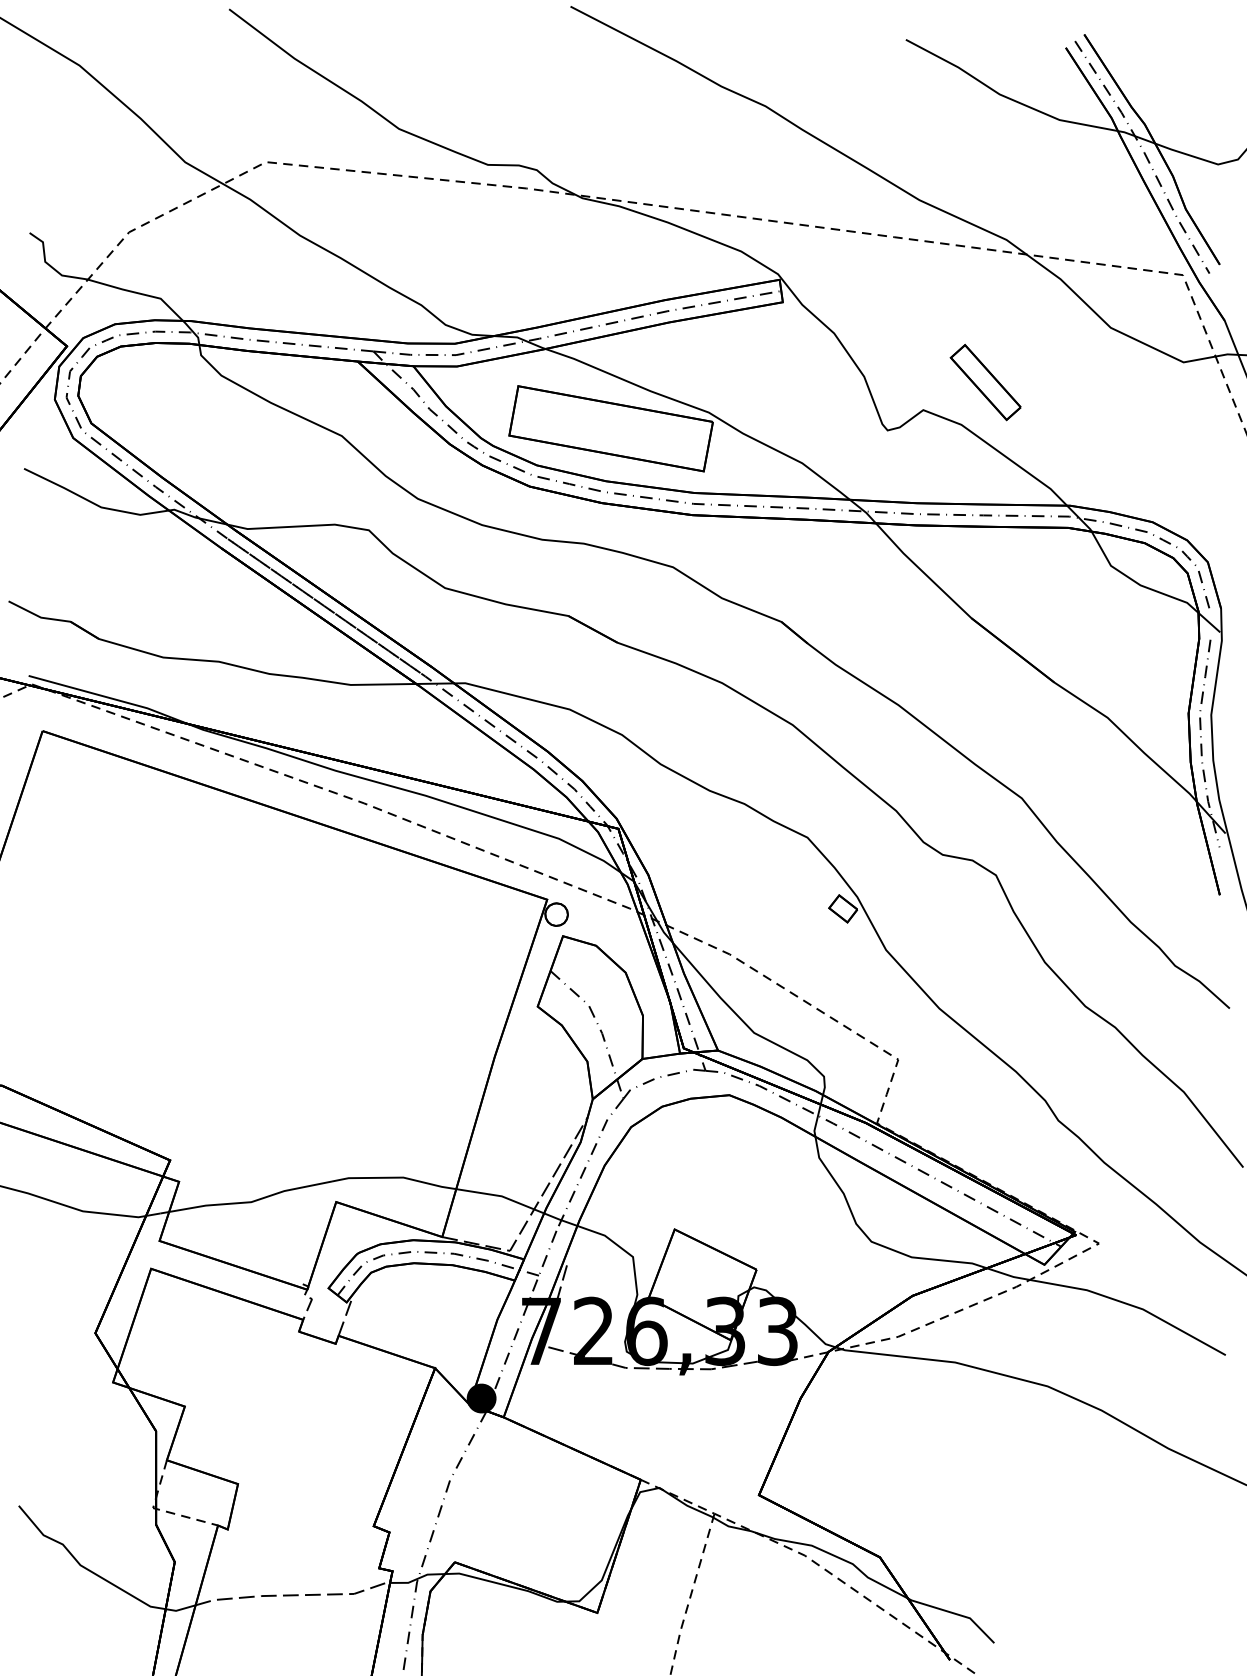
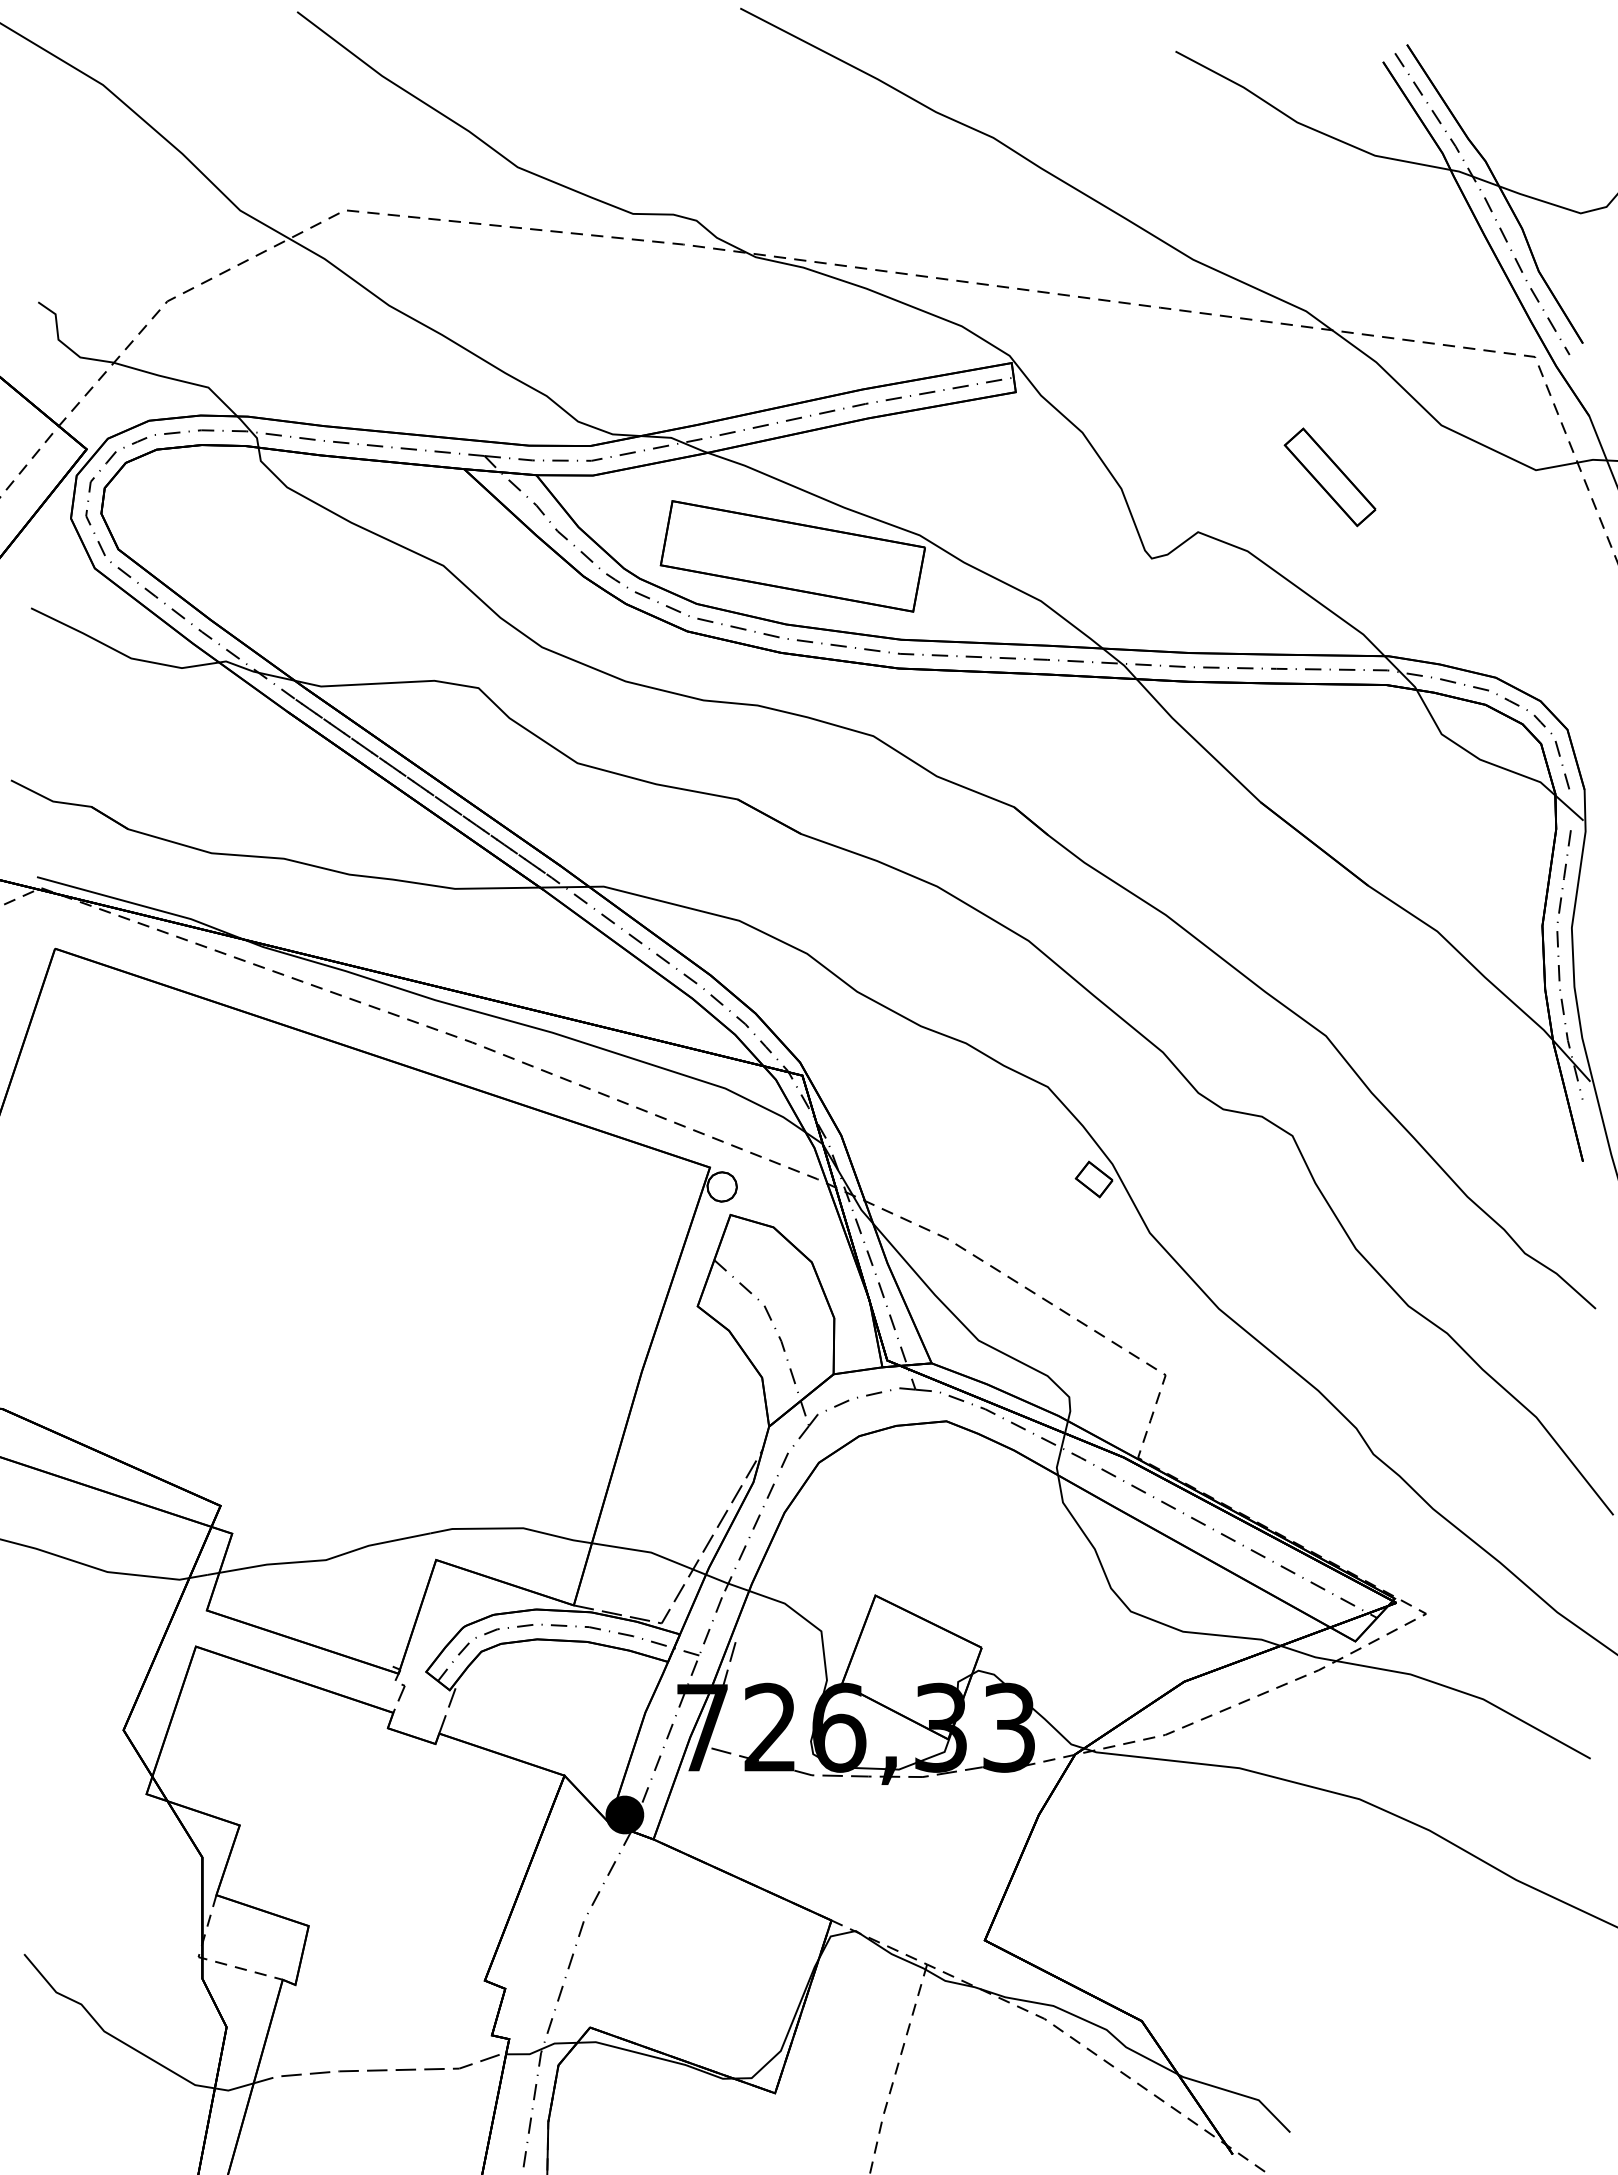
part: (985, 382) -> (1329, 477), moved

